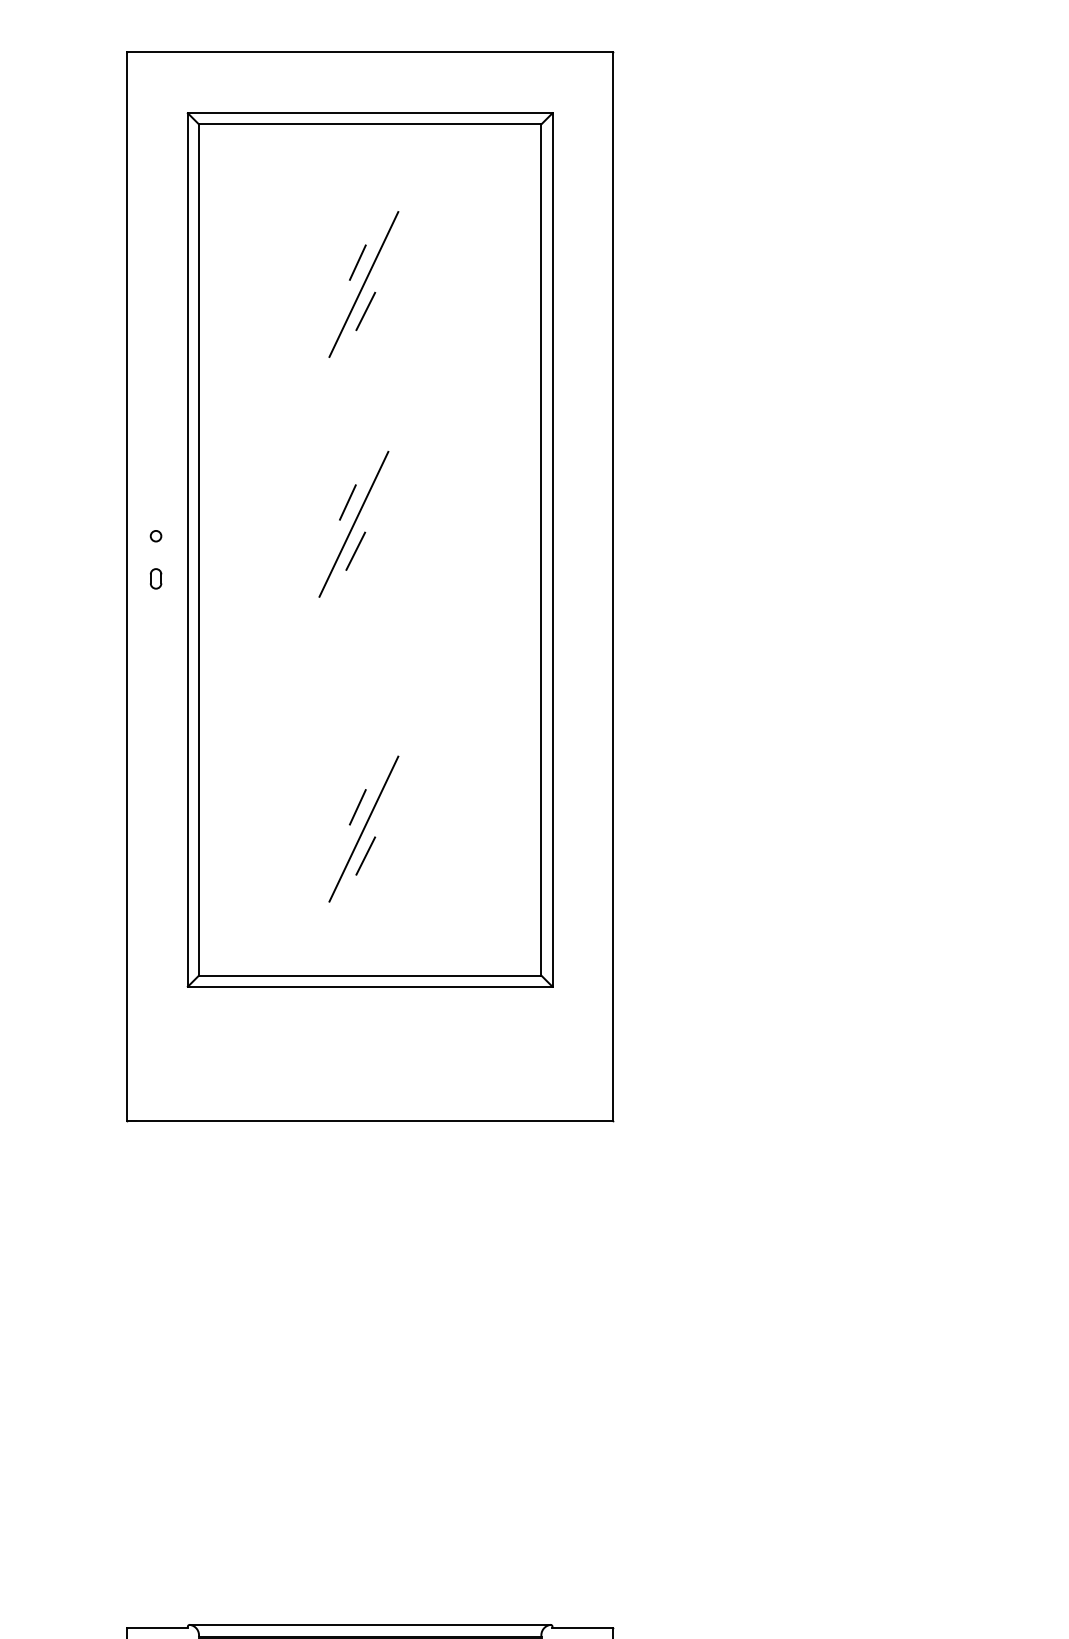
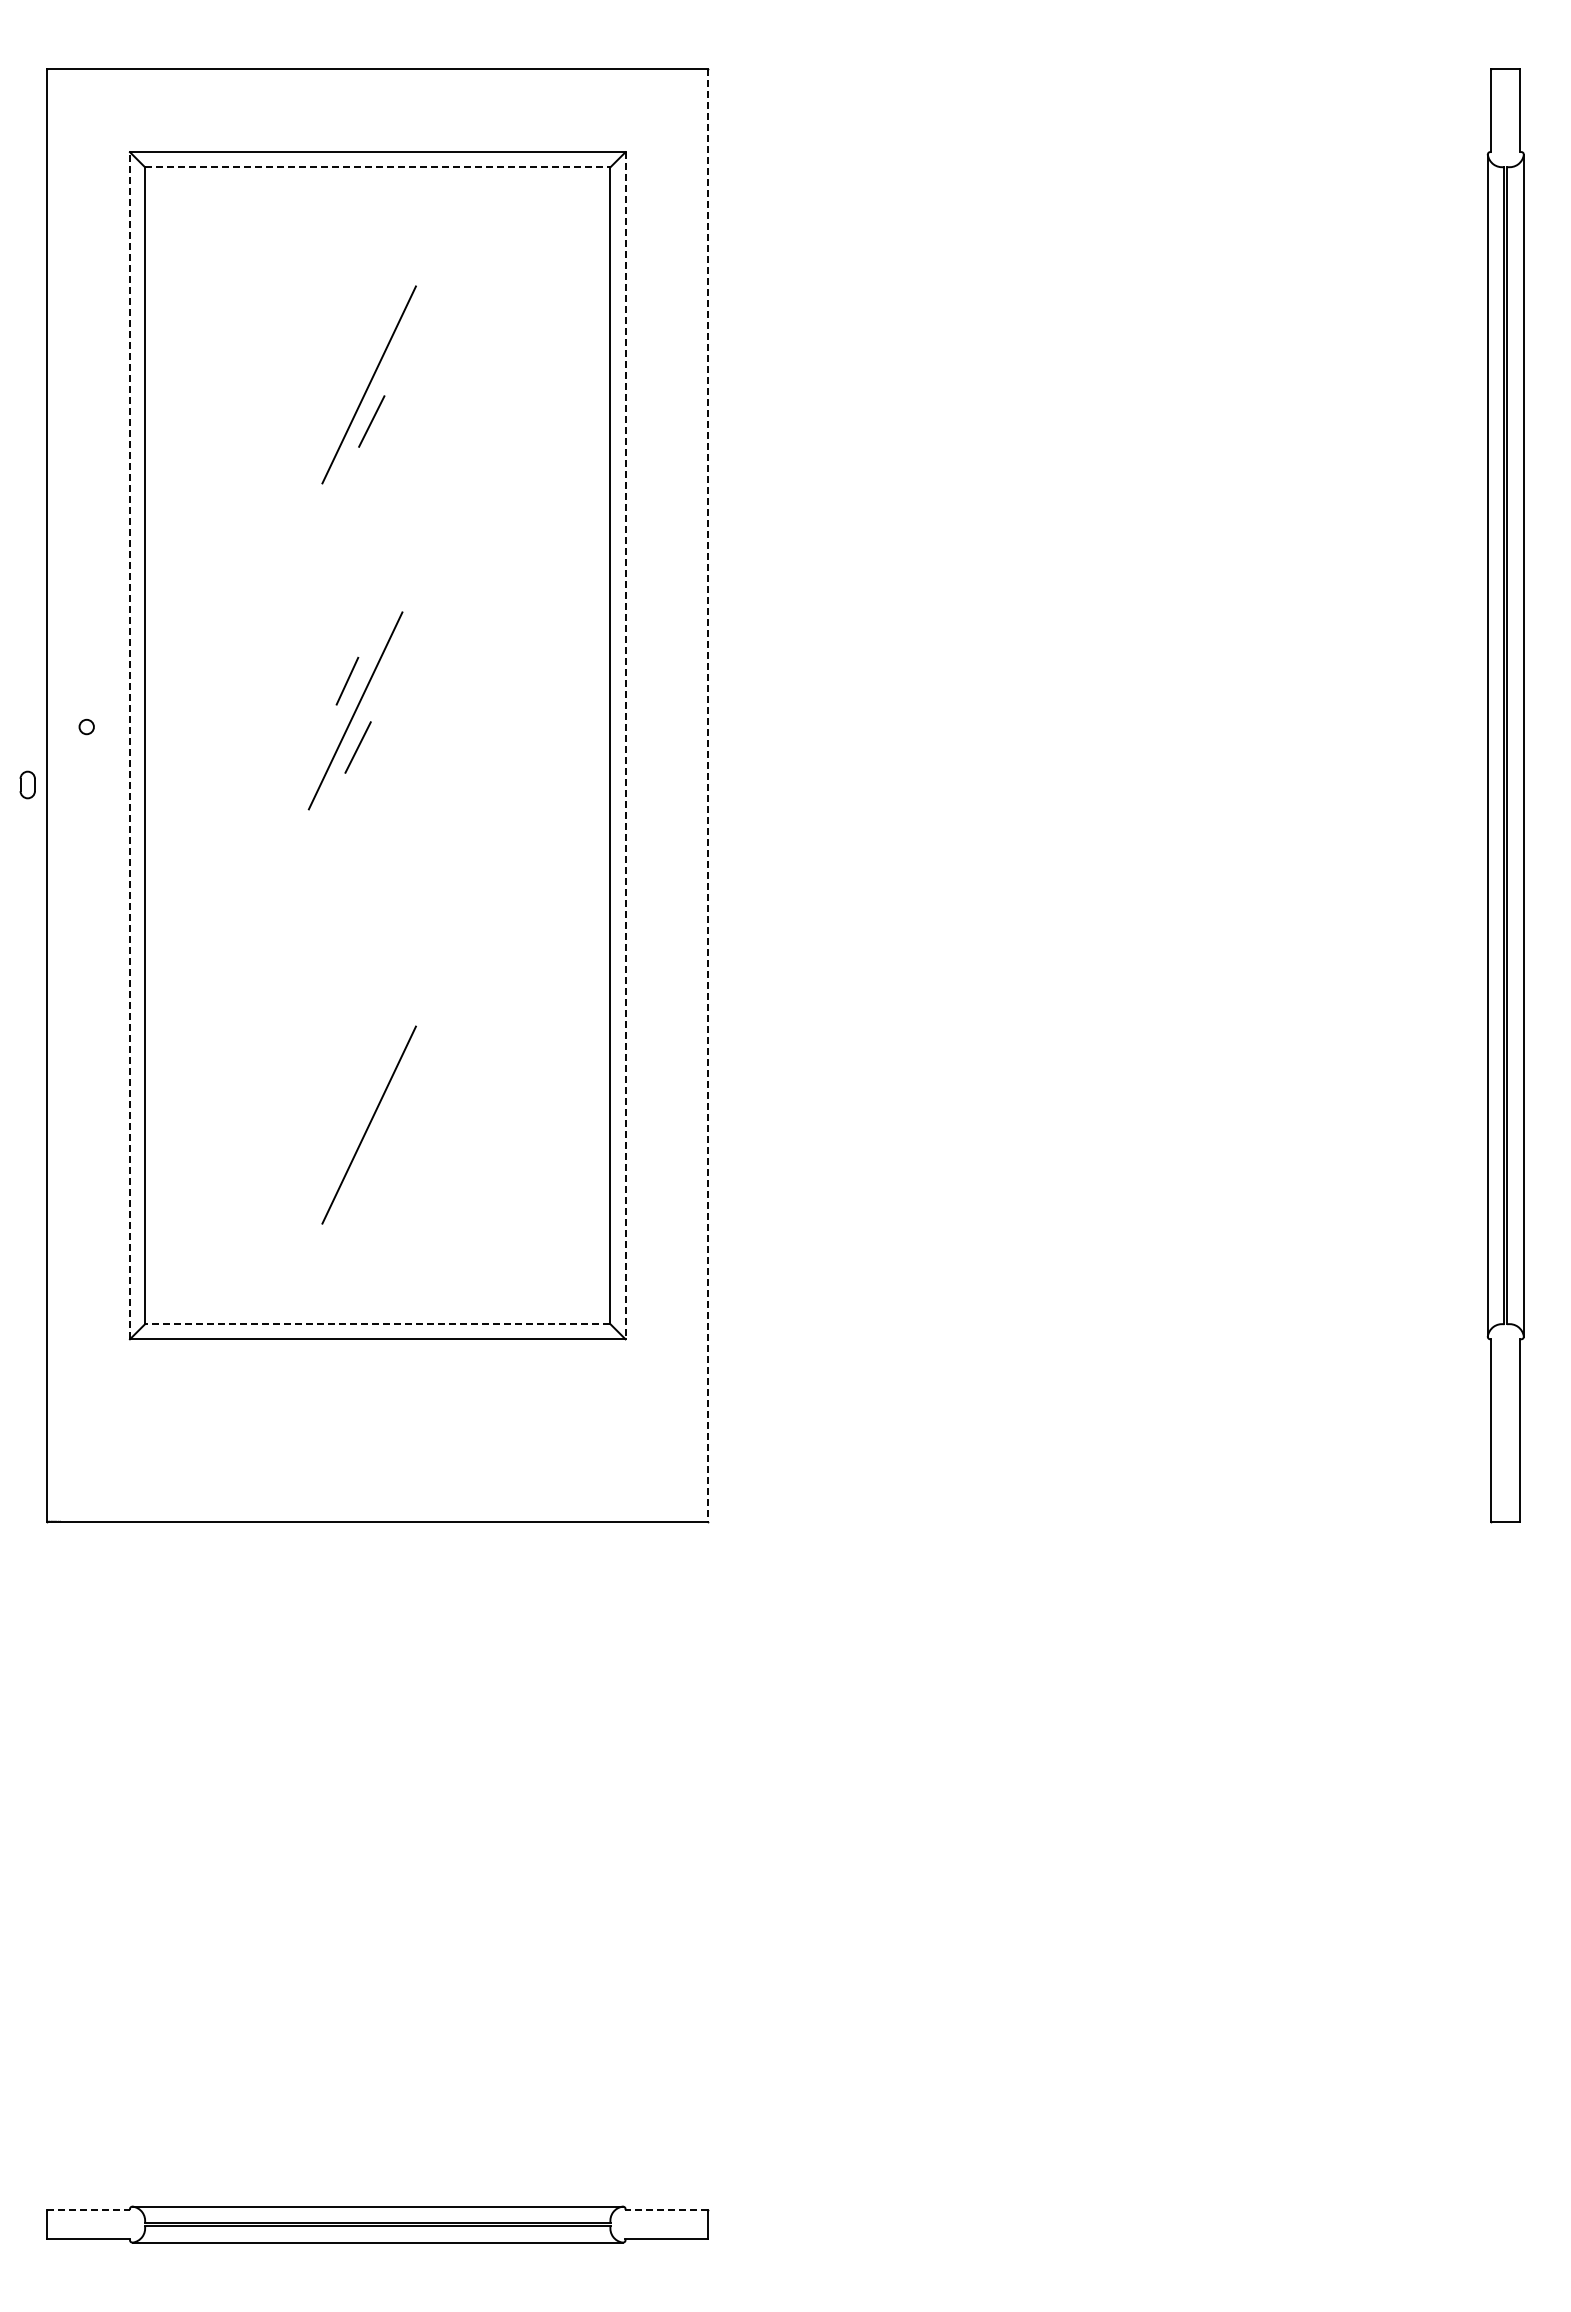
line: (369, 124) -> (377, 167), solid -> dashed
line: (357, 262) -> (360, 354), removed
line: (187, 549) -> (129, 745), solid -> dashed
line: (552, 549) -> (625, 745), solid -> dashed
part: (155, 578) -> (27, 784), moved
line: (613, 587) -> (708, 796), solid -> dashed
line: (357, 807) -> (360, 1095), removed
line: (365, 855) -> (371, 1161), removed
line: (369, 975) -> (377, 1324), solid -> dashed
line: (157, 1627) -> (88, 2210), solid -> dashed
line: (582, 1627) -> (666, 2210), solid -> dashed

